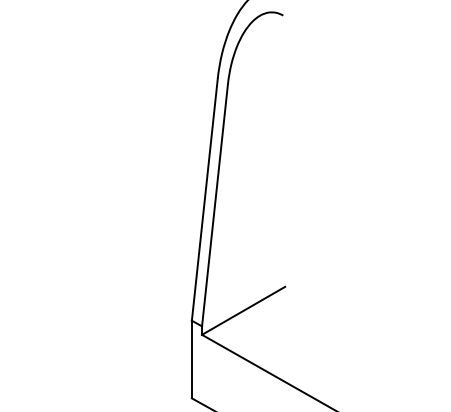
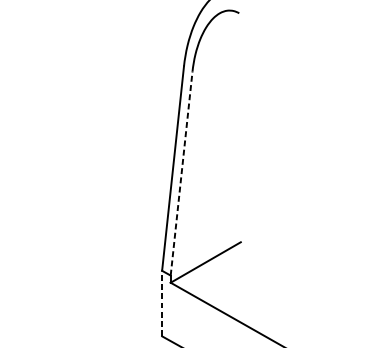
line: (214, 205) -> (181, 173), solid -> dashed
line: (191, 359) -> (161, 303), solid -> dashed

